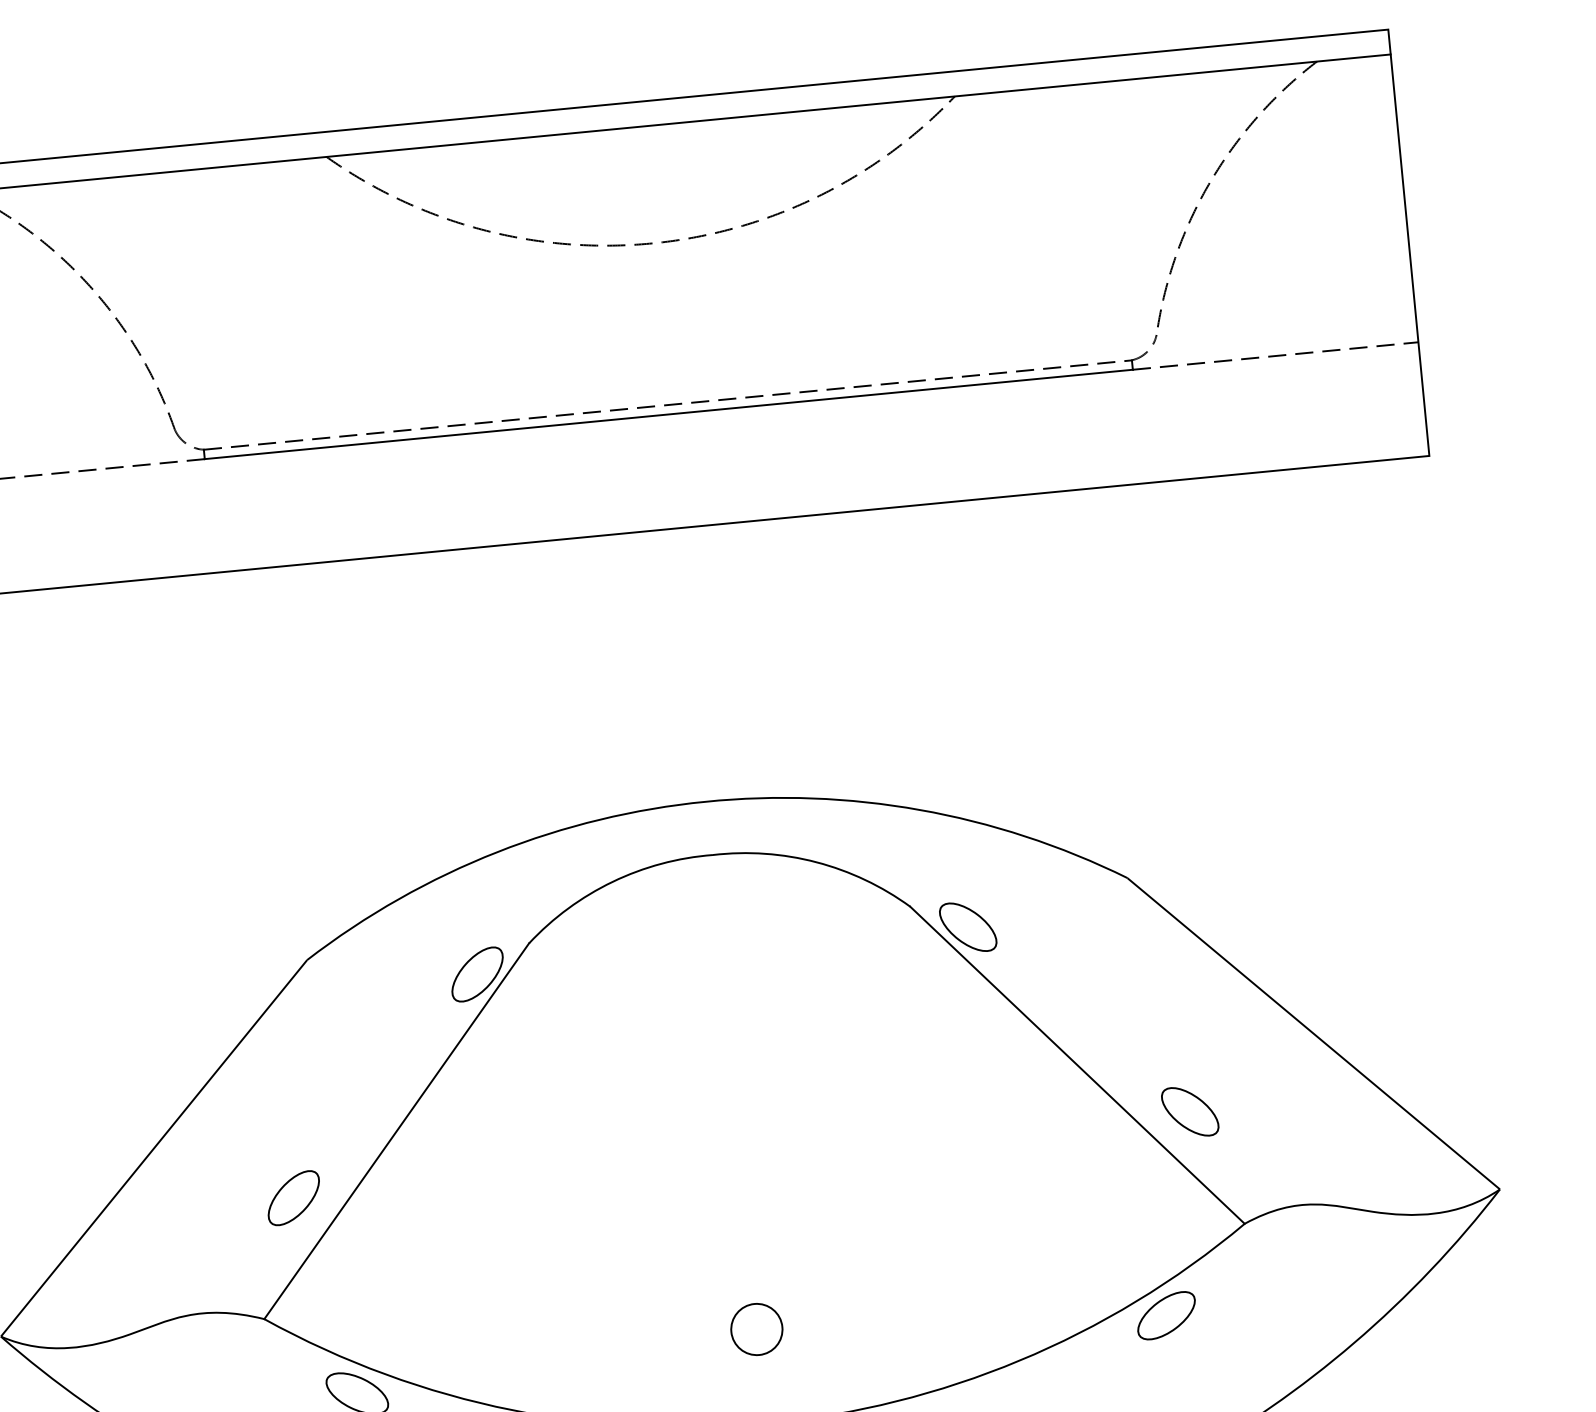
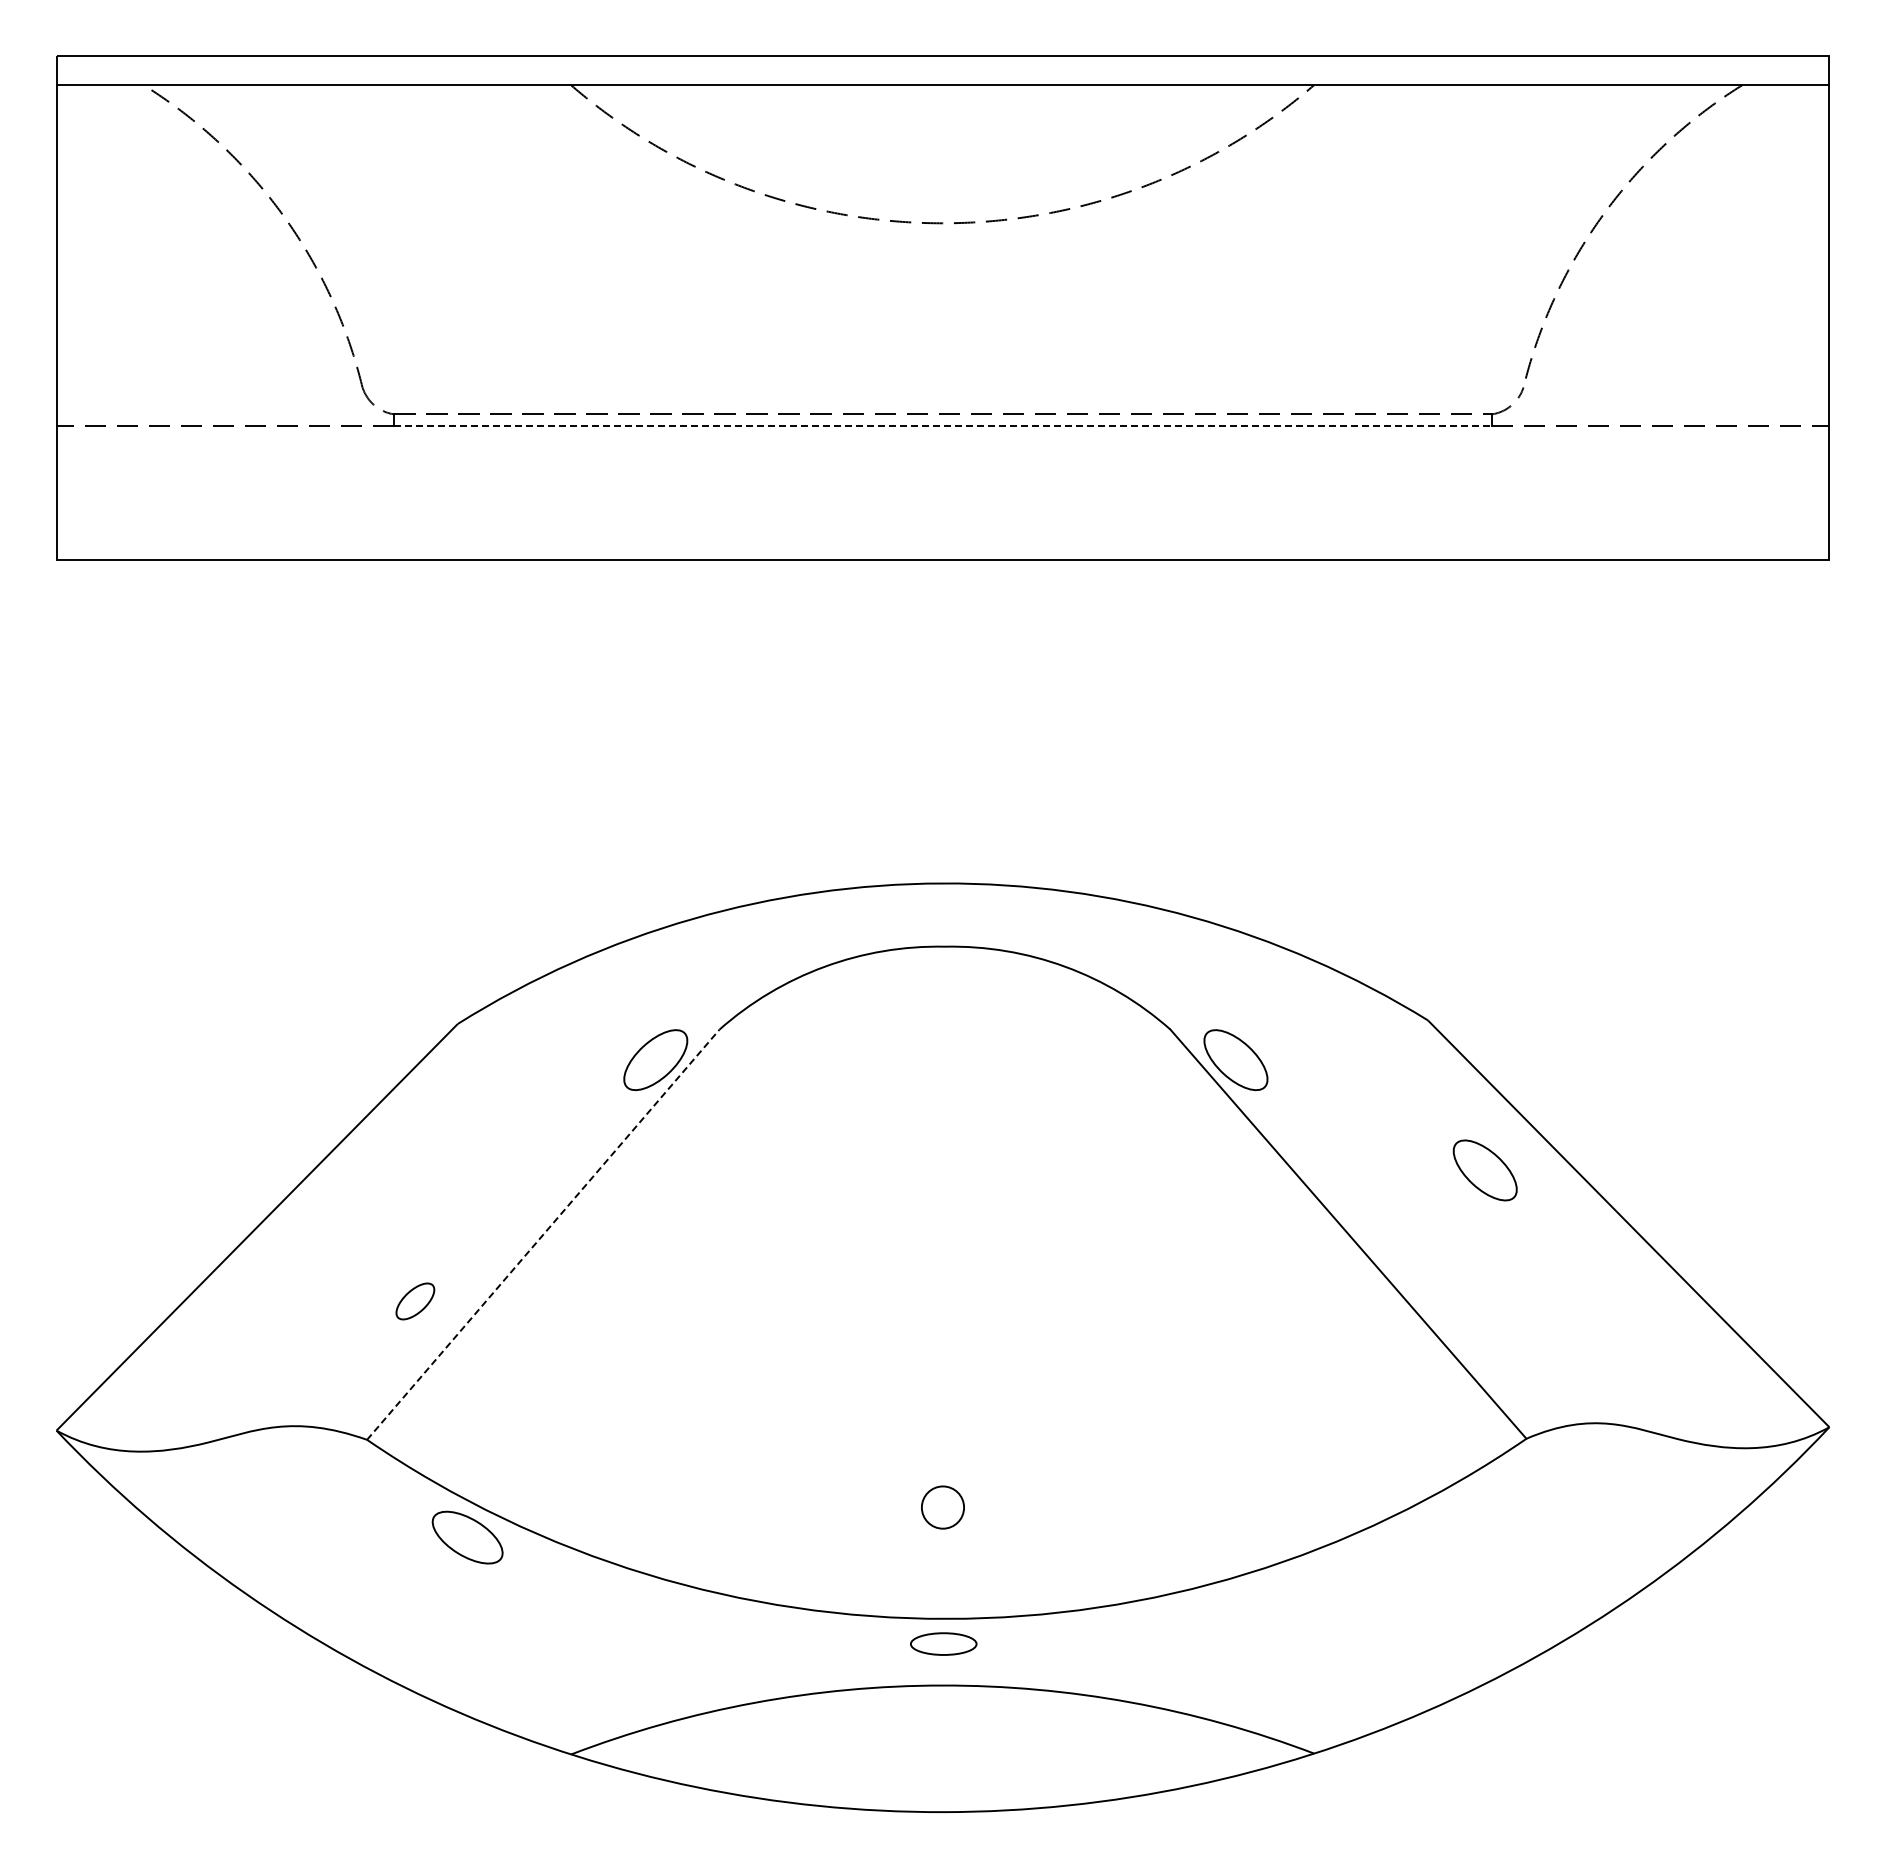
line: (669, 414) -> (943, 425), solid -> dashed
part: (1189, 1111) -> (1484, 1170), moved
line: (396, 1131) -> (543, 1234), solid -> dashed
part: (294, 1198) -> (415, 1301), size x0.6
part: (1166, 1315) -> (1424, 1537), removed
circle: (756, 1329) -> (942, 1507), size x0.7

